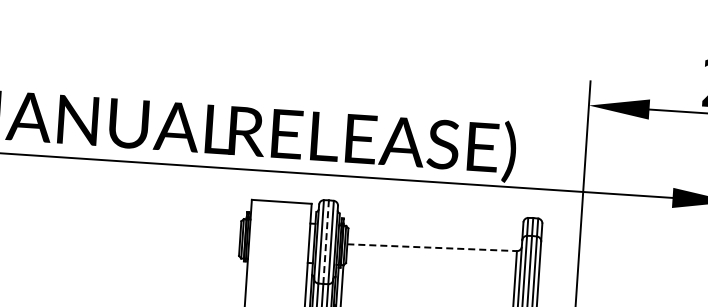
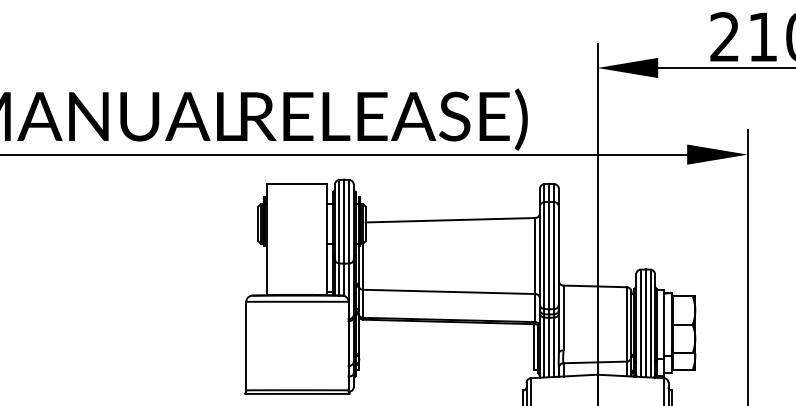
line: (326, 241) -> (344, 221), dashed -> solid
line: (432, 247) -> (450, 220), dashed -> solid

